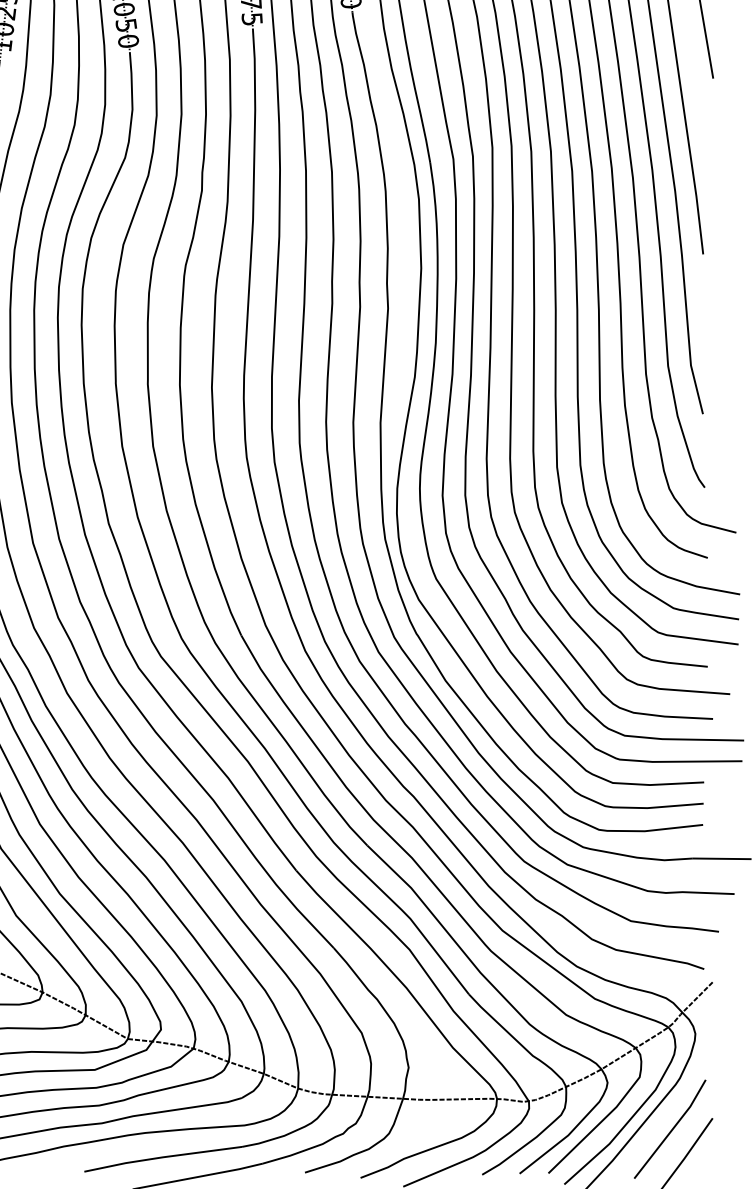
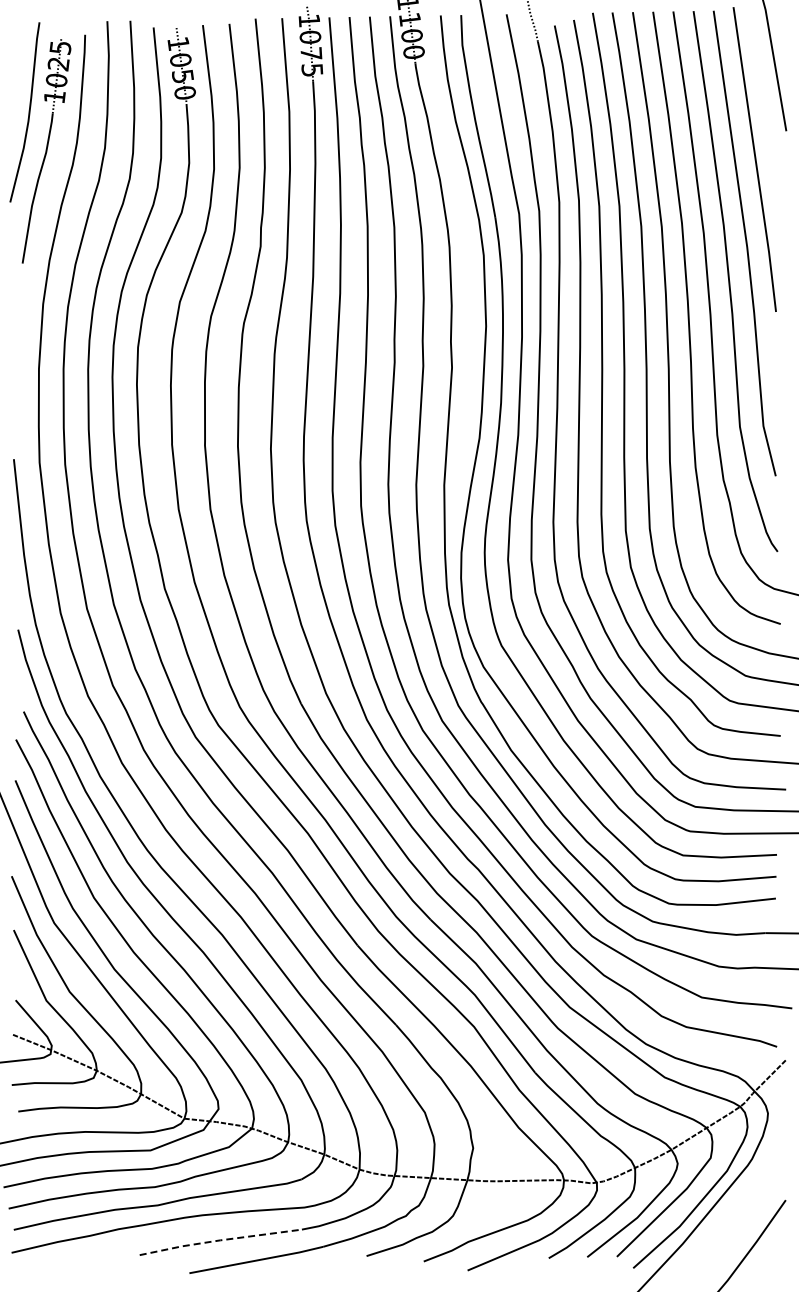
line: (670, 1130) -> (742, 1212), removed
line: (162, 1157) -> (220, 1240), solid -> dashed

